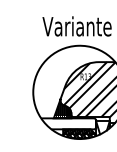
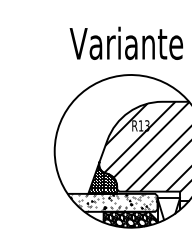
hatch: (69, 123) -> (114, 202), added

